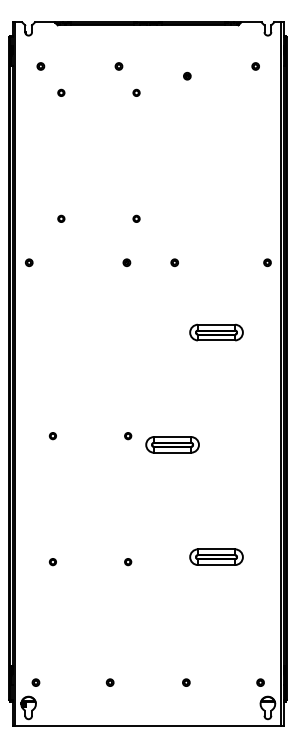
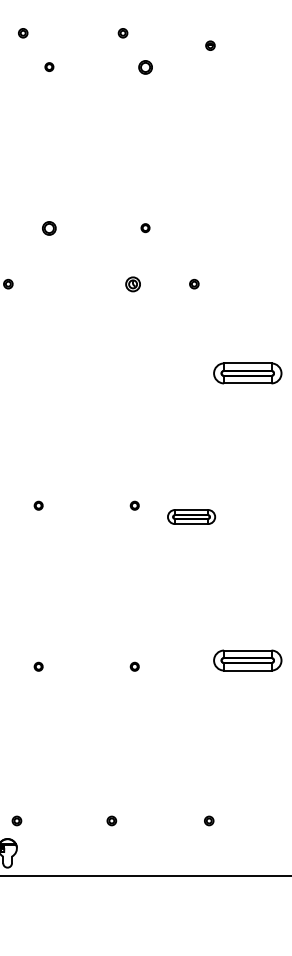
part: (136, 92) -> (145, 66), size x1.6
part: (61, 218) -> (49, 227), size x1.6
part: (126, 262) -> (132, 283), size x1.6
part: (172, 444) -> (191, 516), size x0.7

